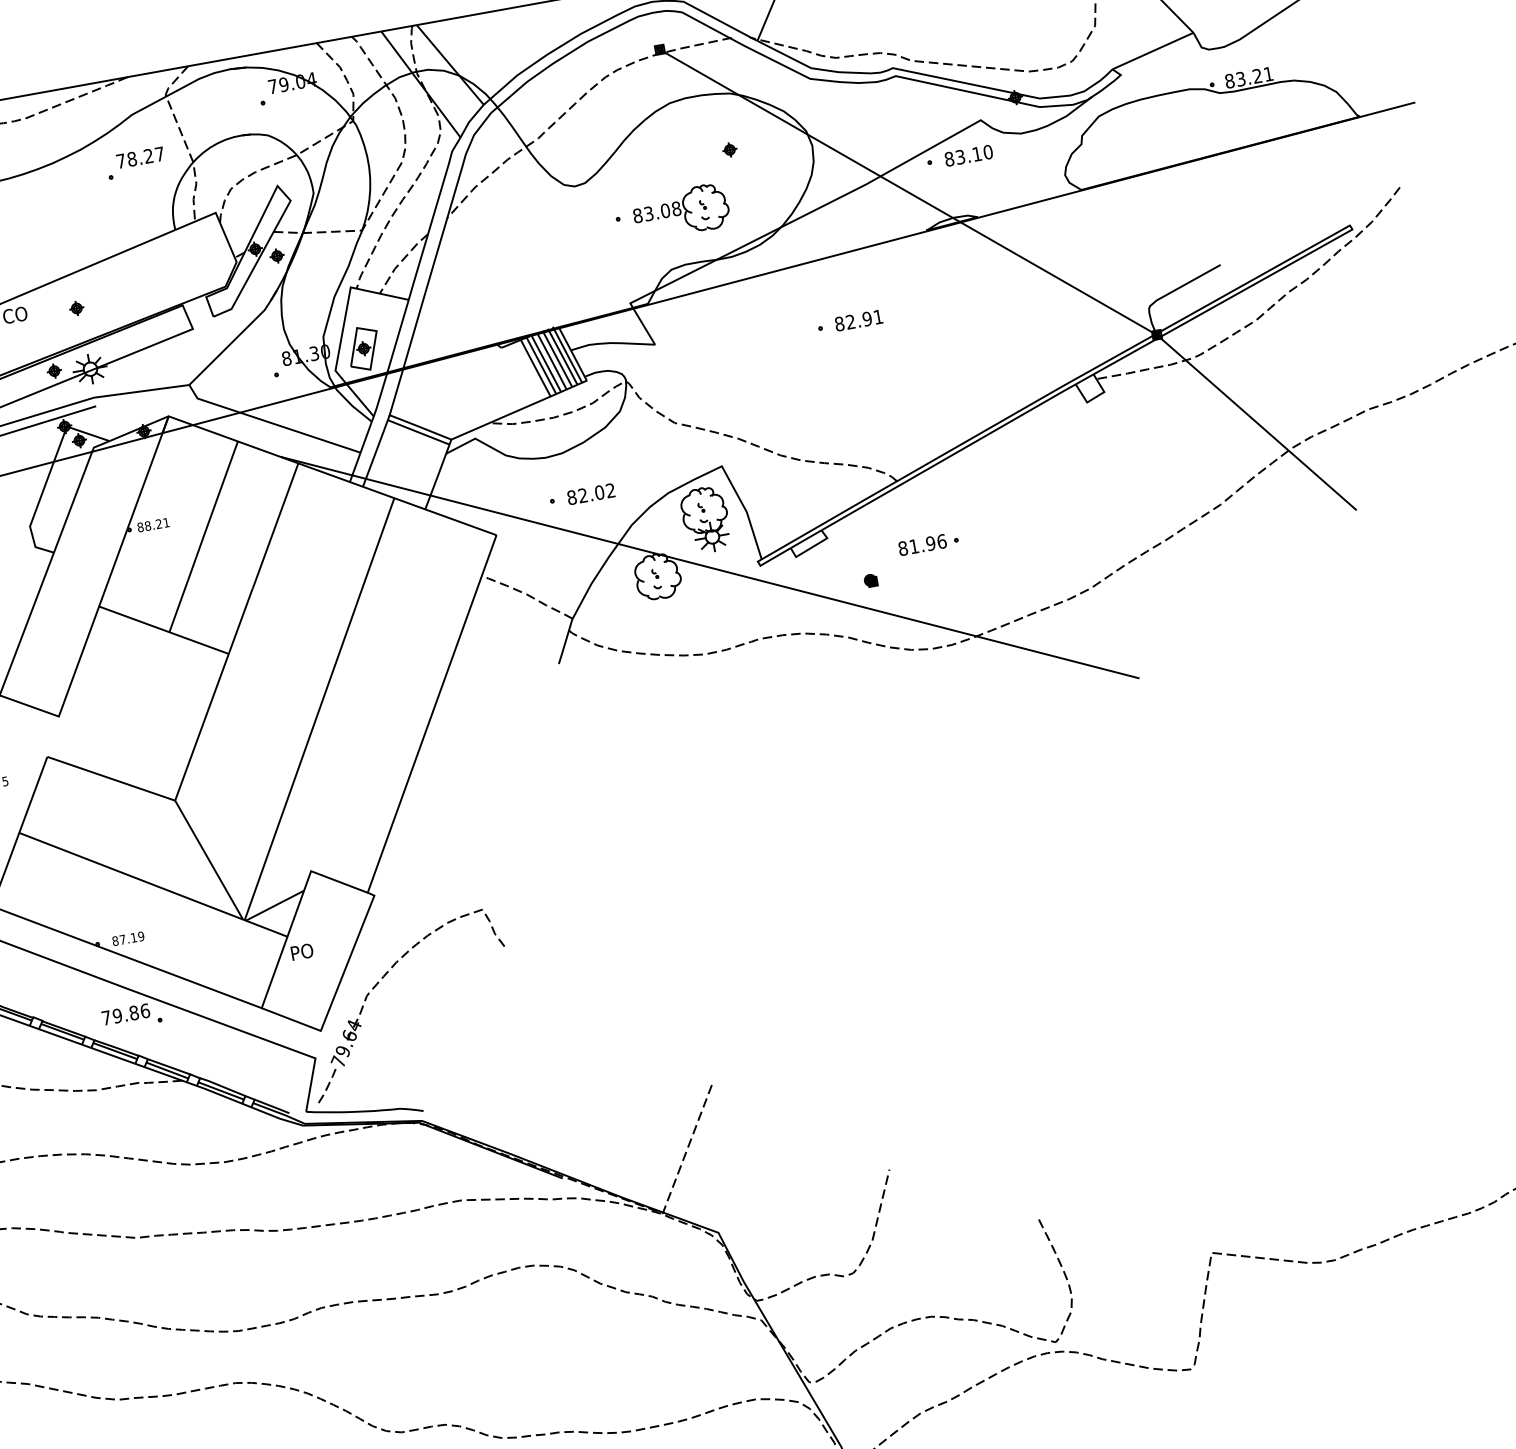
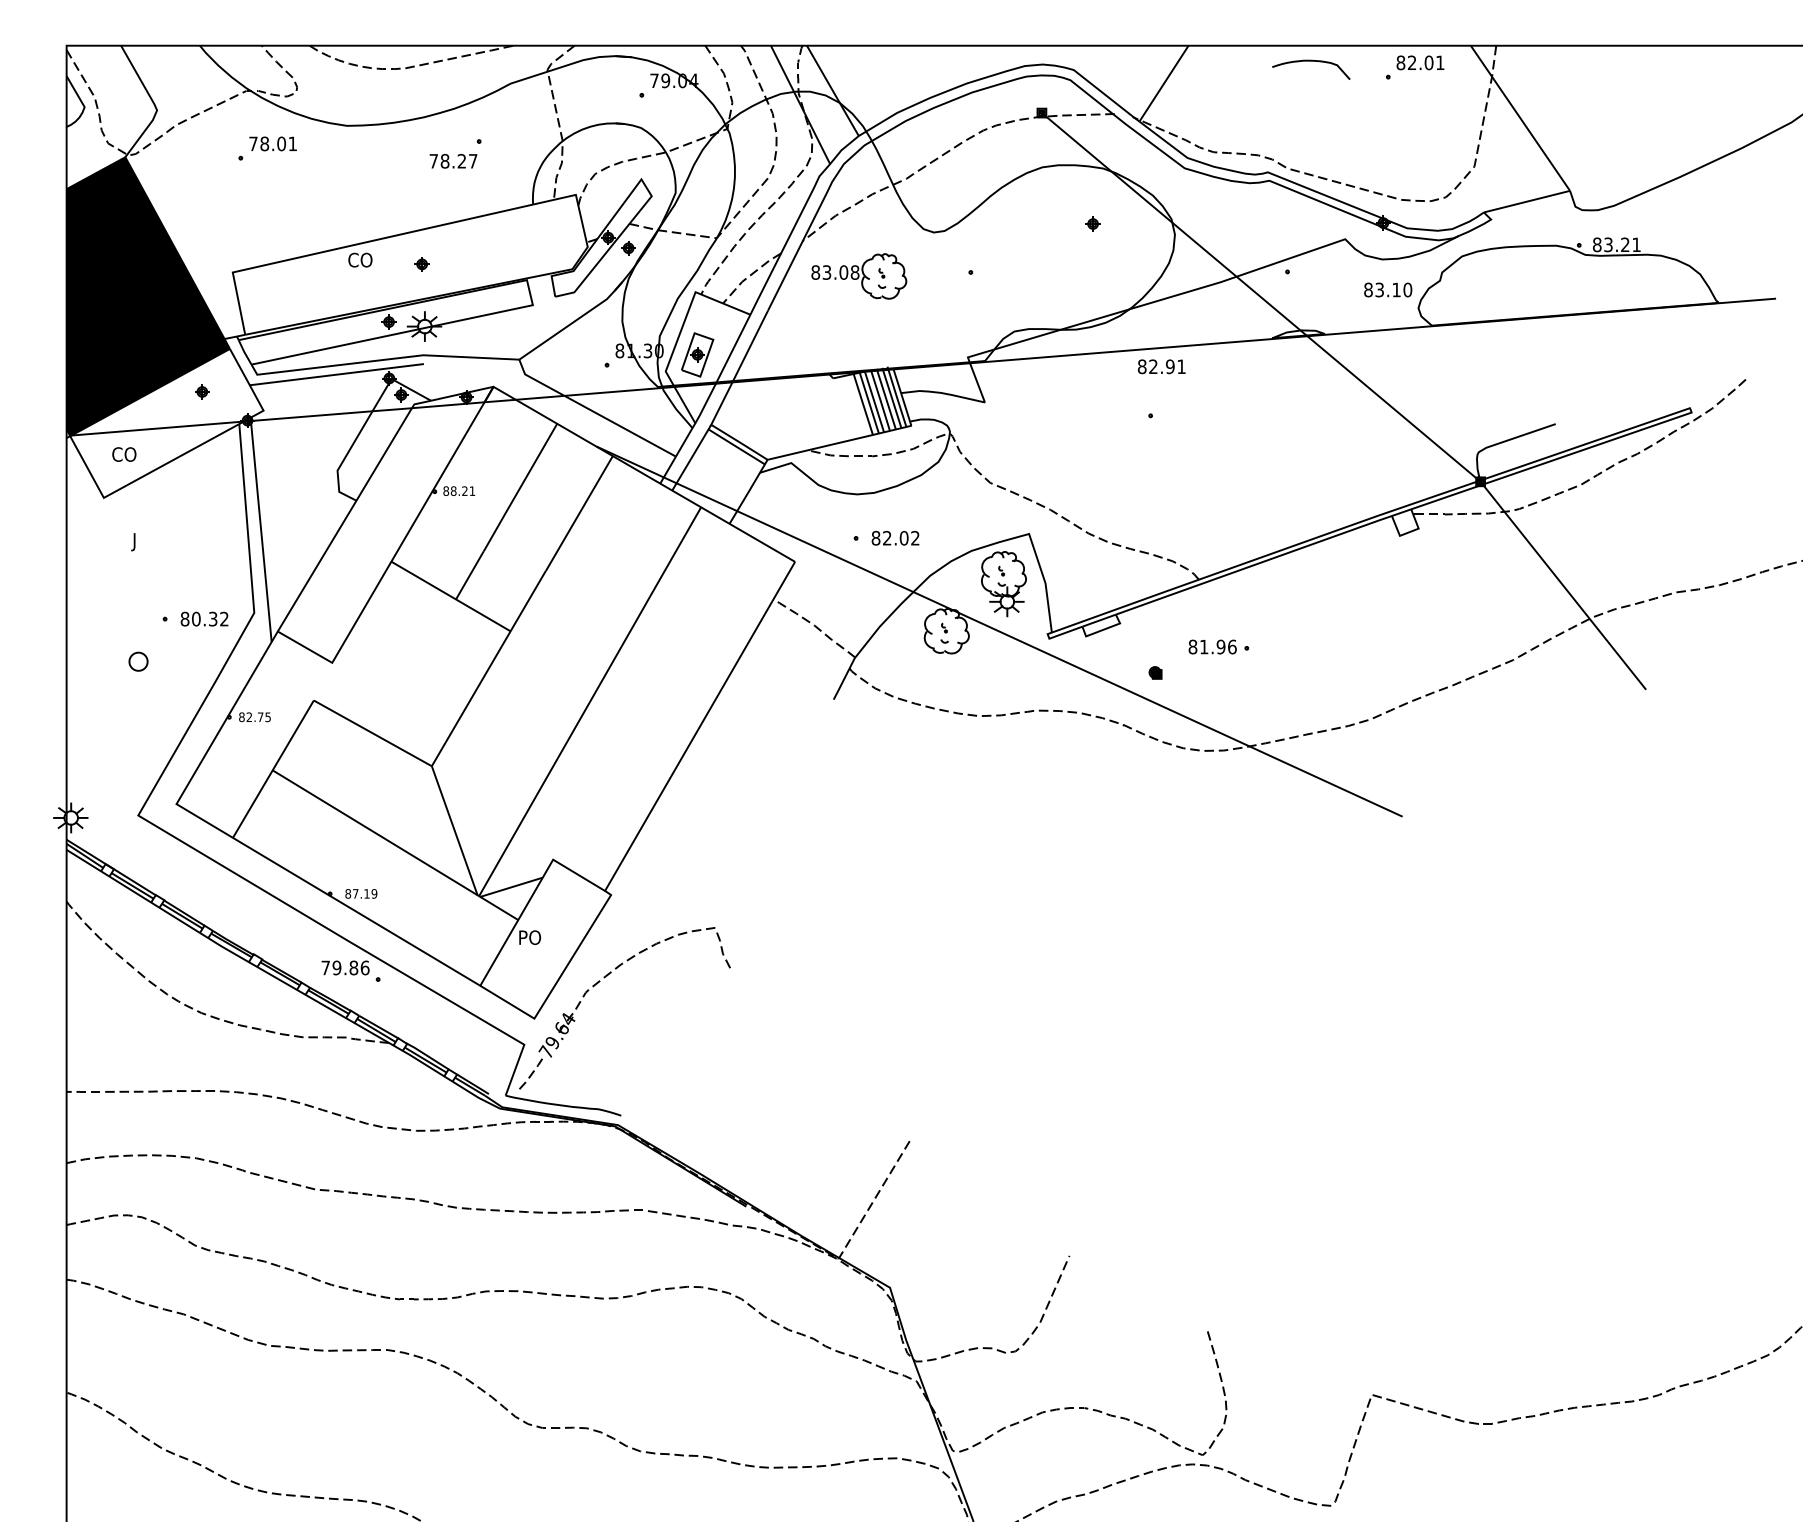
text: (969, 155) -> (1388, 289), moved
text: (140, 157) -> (453, 161), moved
part: (681, 211) -> (859, 276), moved
text: (858, 320) -> (1161, 366), moved

